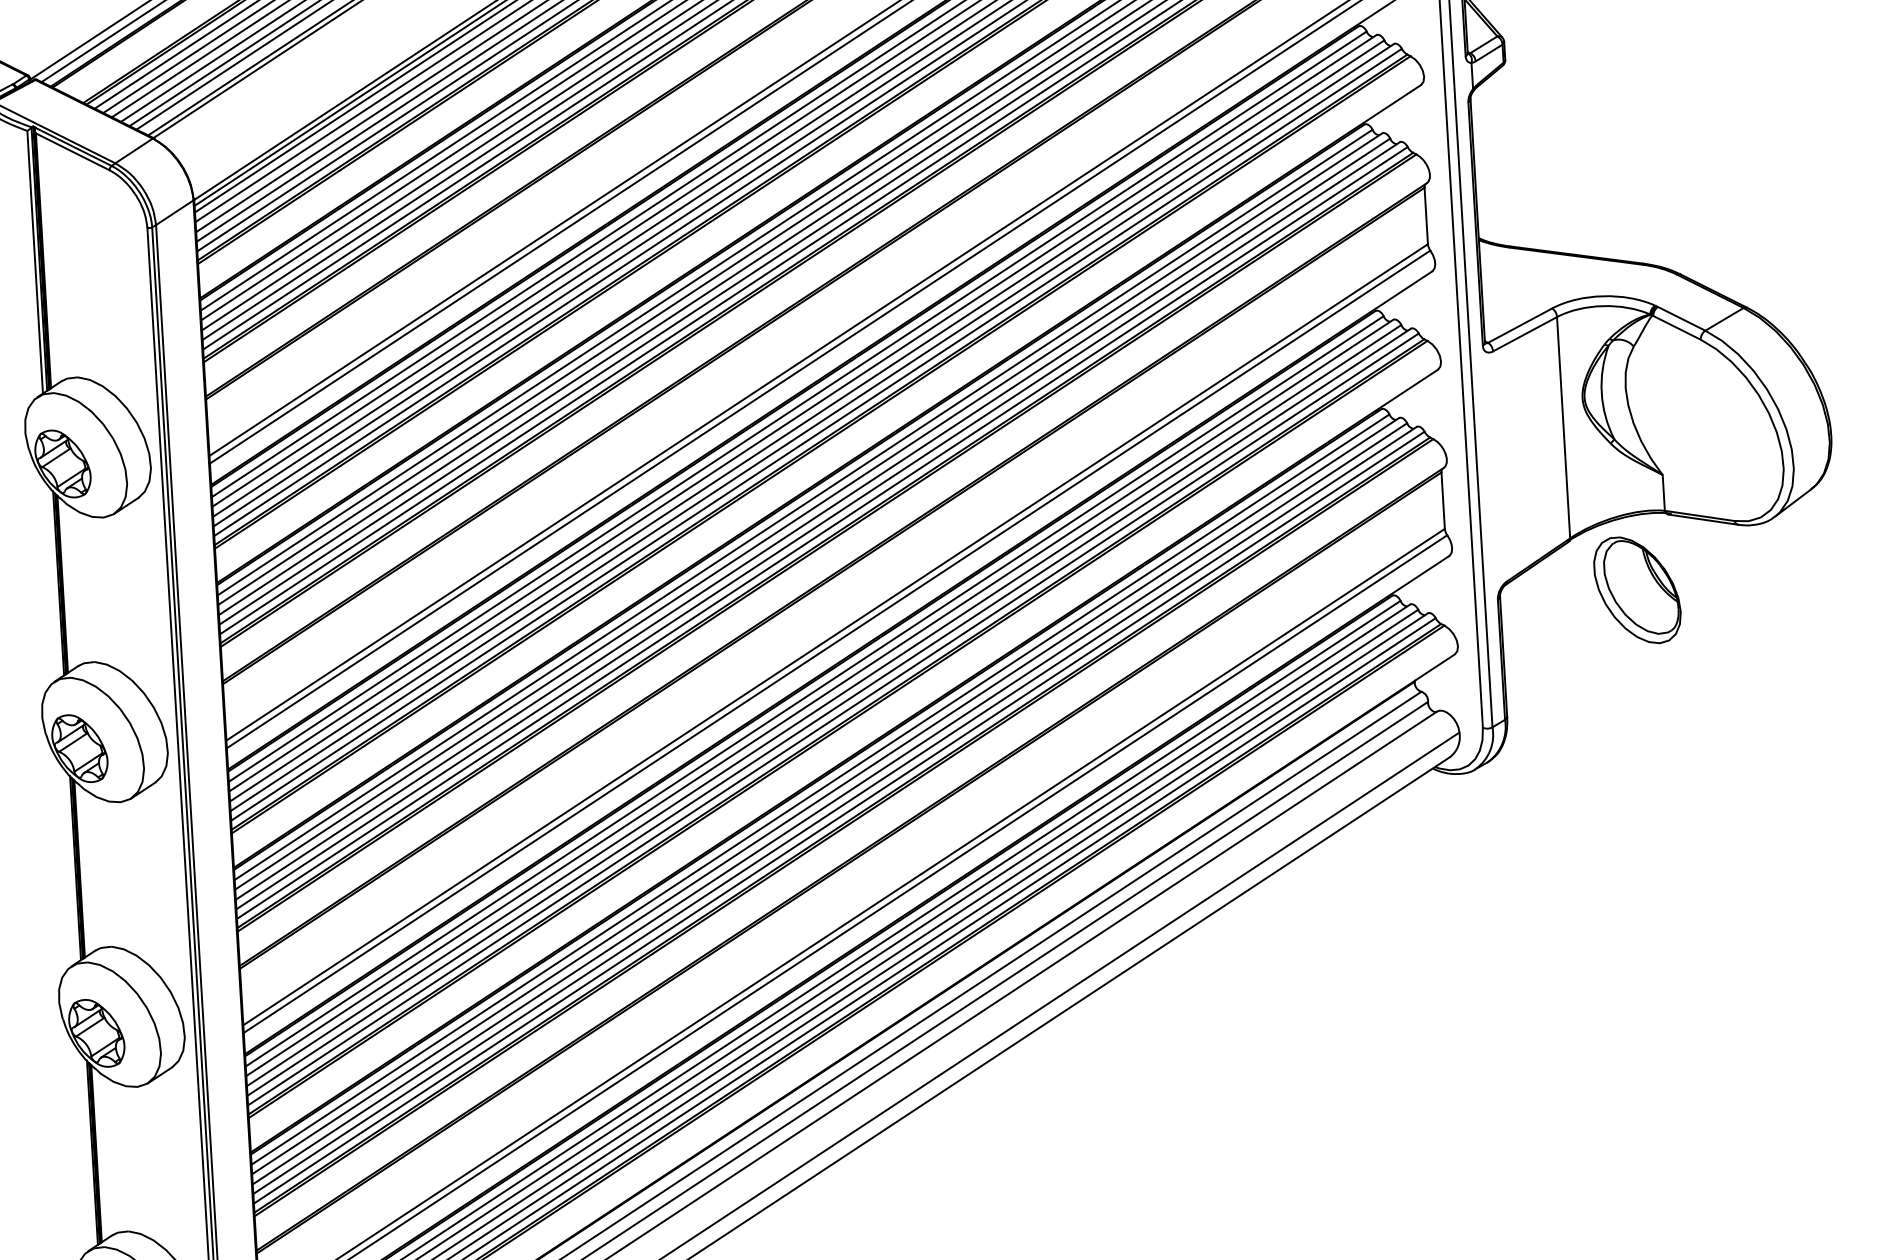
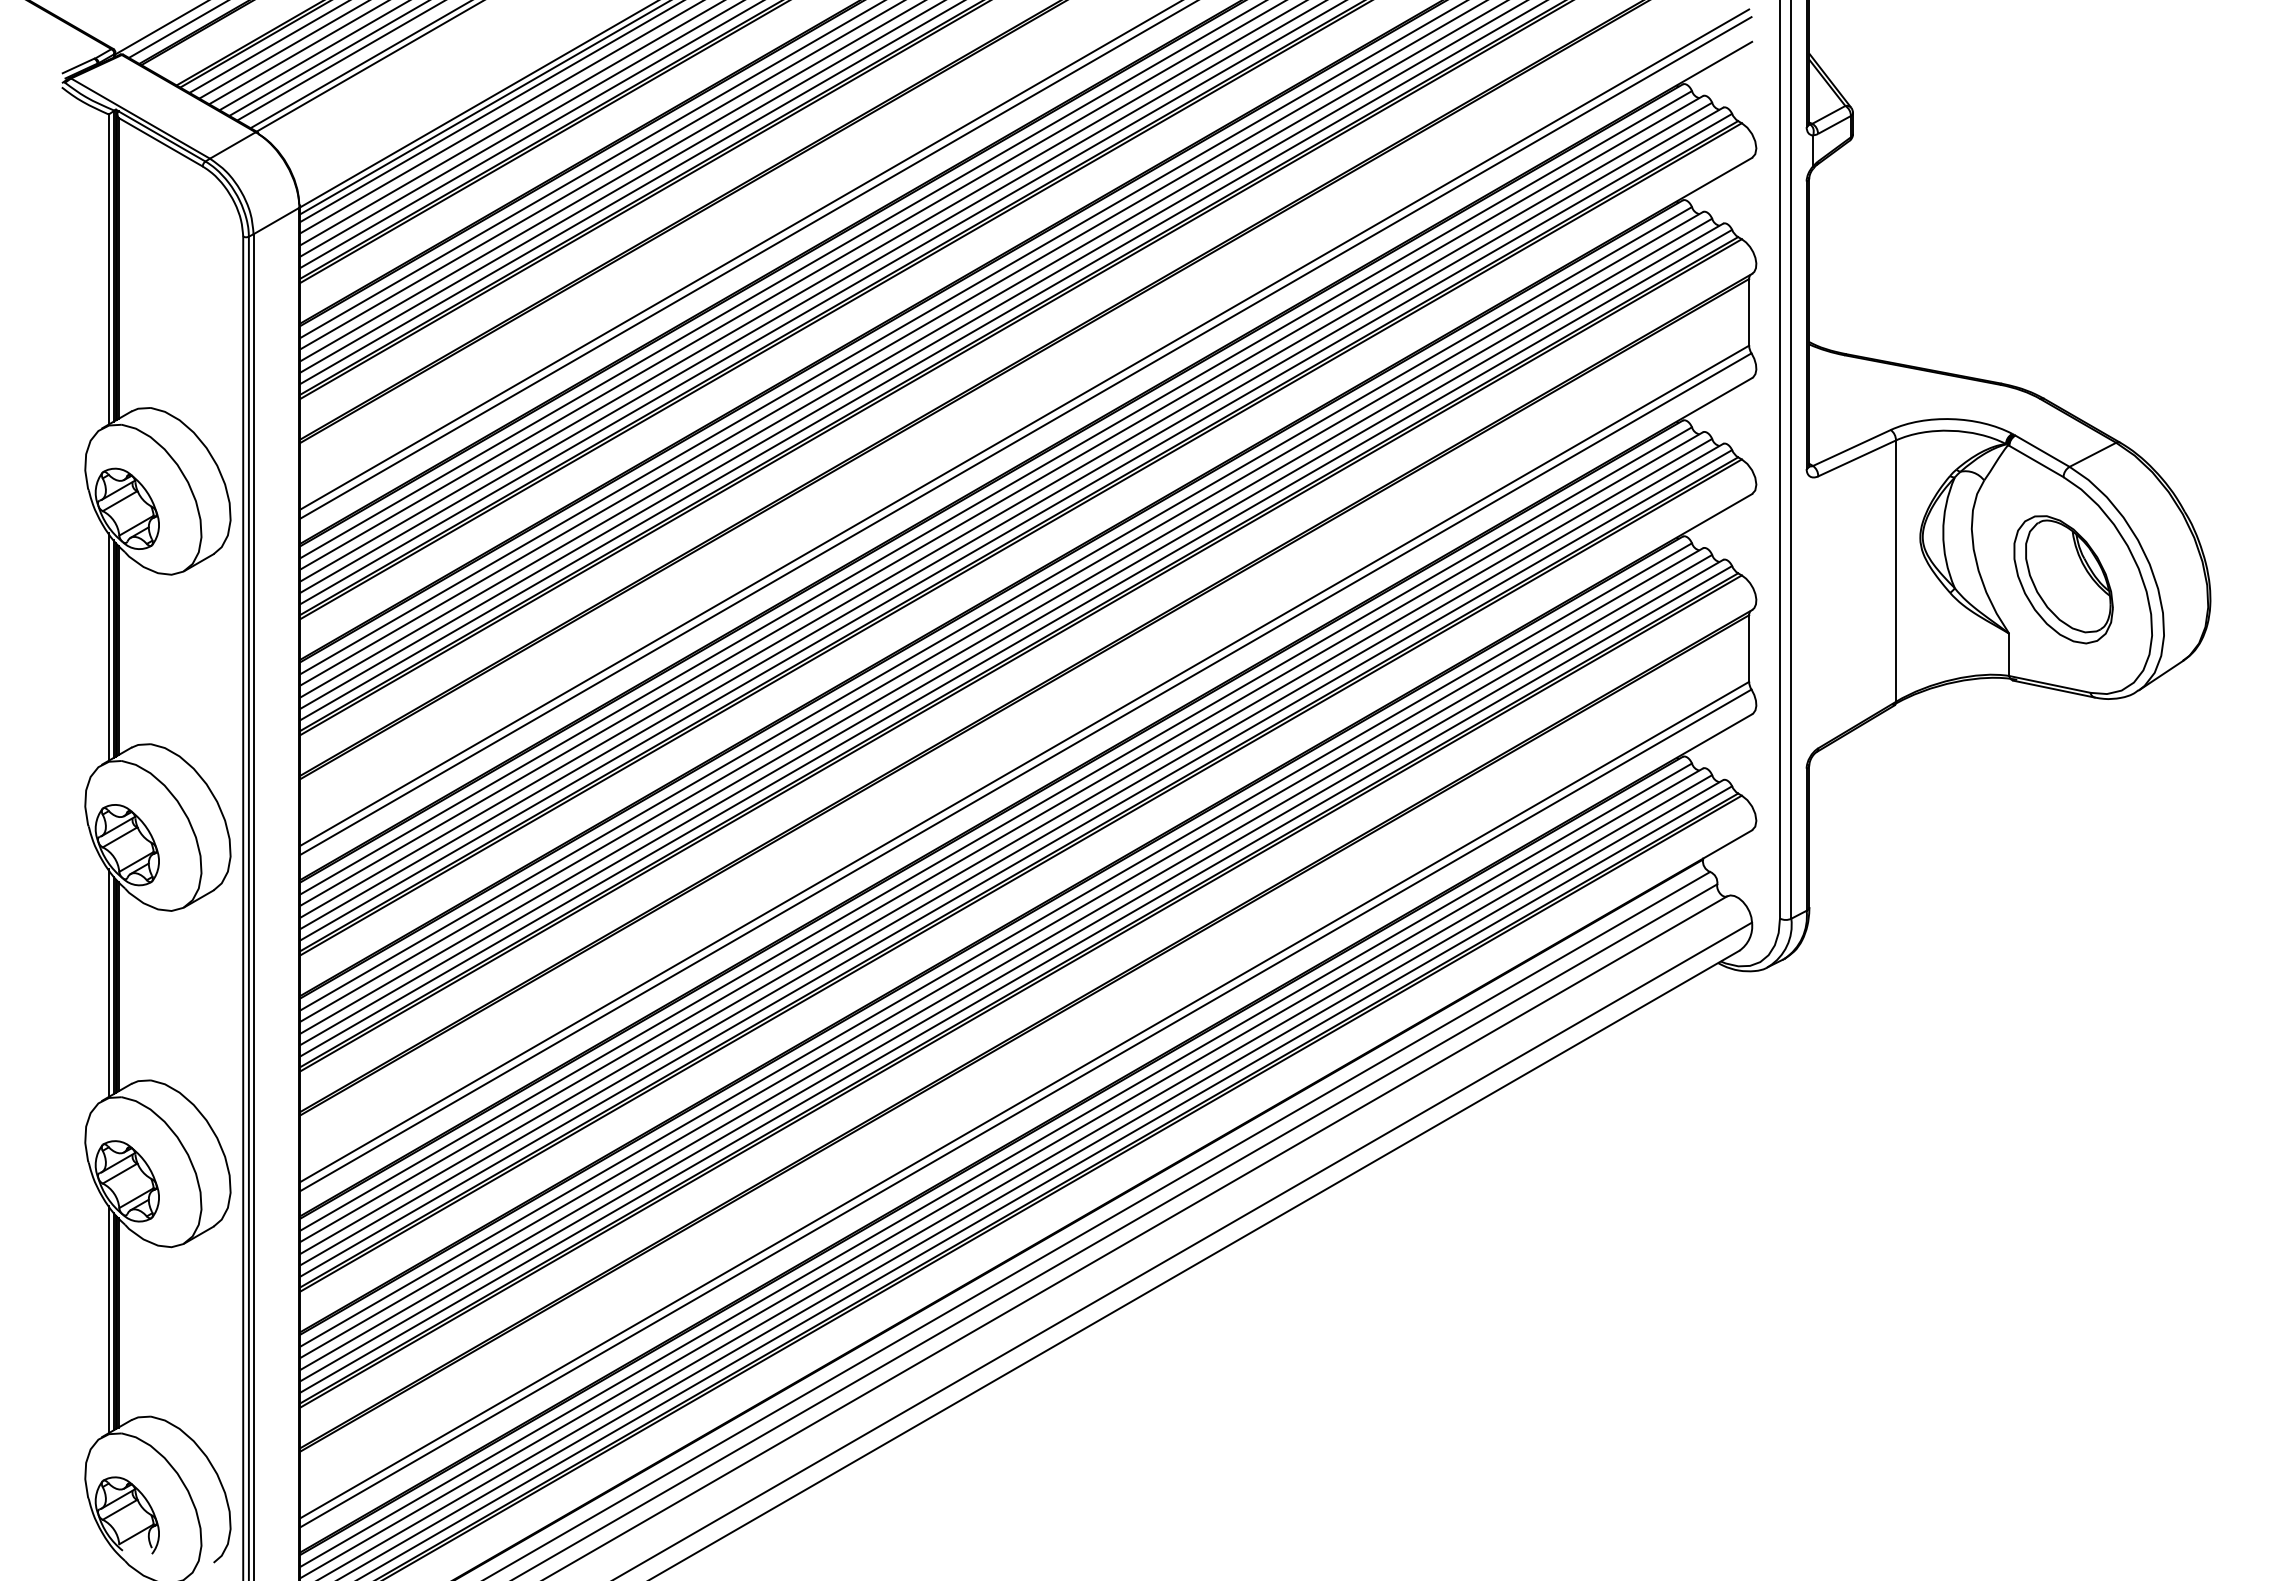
line: (53, 581) -> (108, 646), added
part: (1637, 590) -> (2063, 579), moved
line: (70, 866) -> (108, 983), added
line: (87, 1151) -> (108, 1319), added

